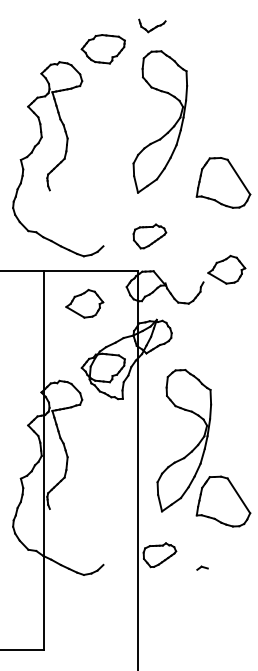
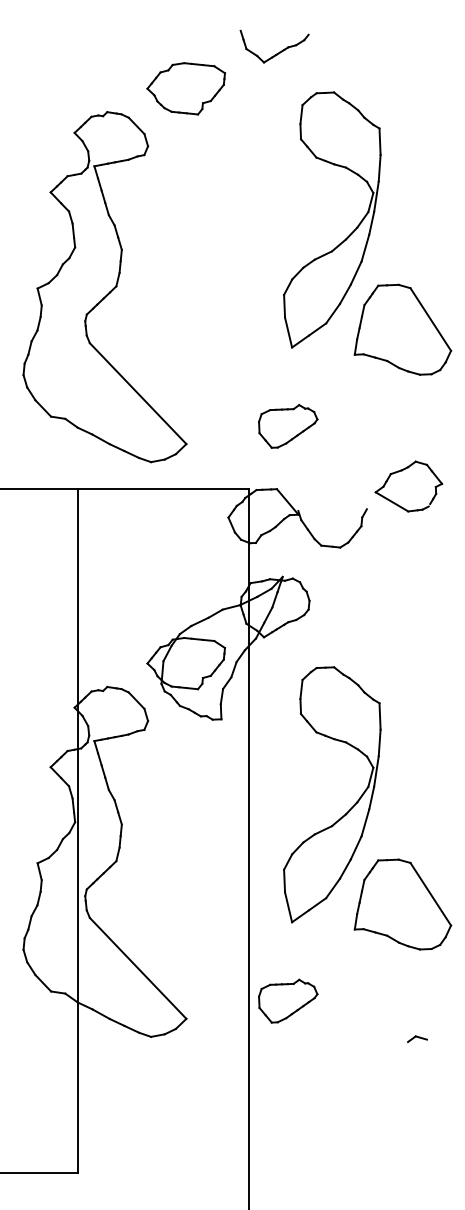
part: (152, 25) -> (274, 45), size x1.43
part: (169, 129) -> (348, 233), moved
line: (76, 218) -> (137, 393), added
part: (149, 236) -> (287, 426), moved
part: (84, 303) -> (152, 547), removed
line: (76, 536) -> (137, 967), added
part: (202, 567) -> (417, 1037), moved

